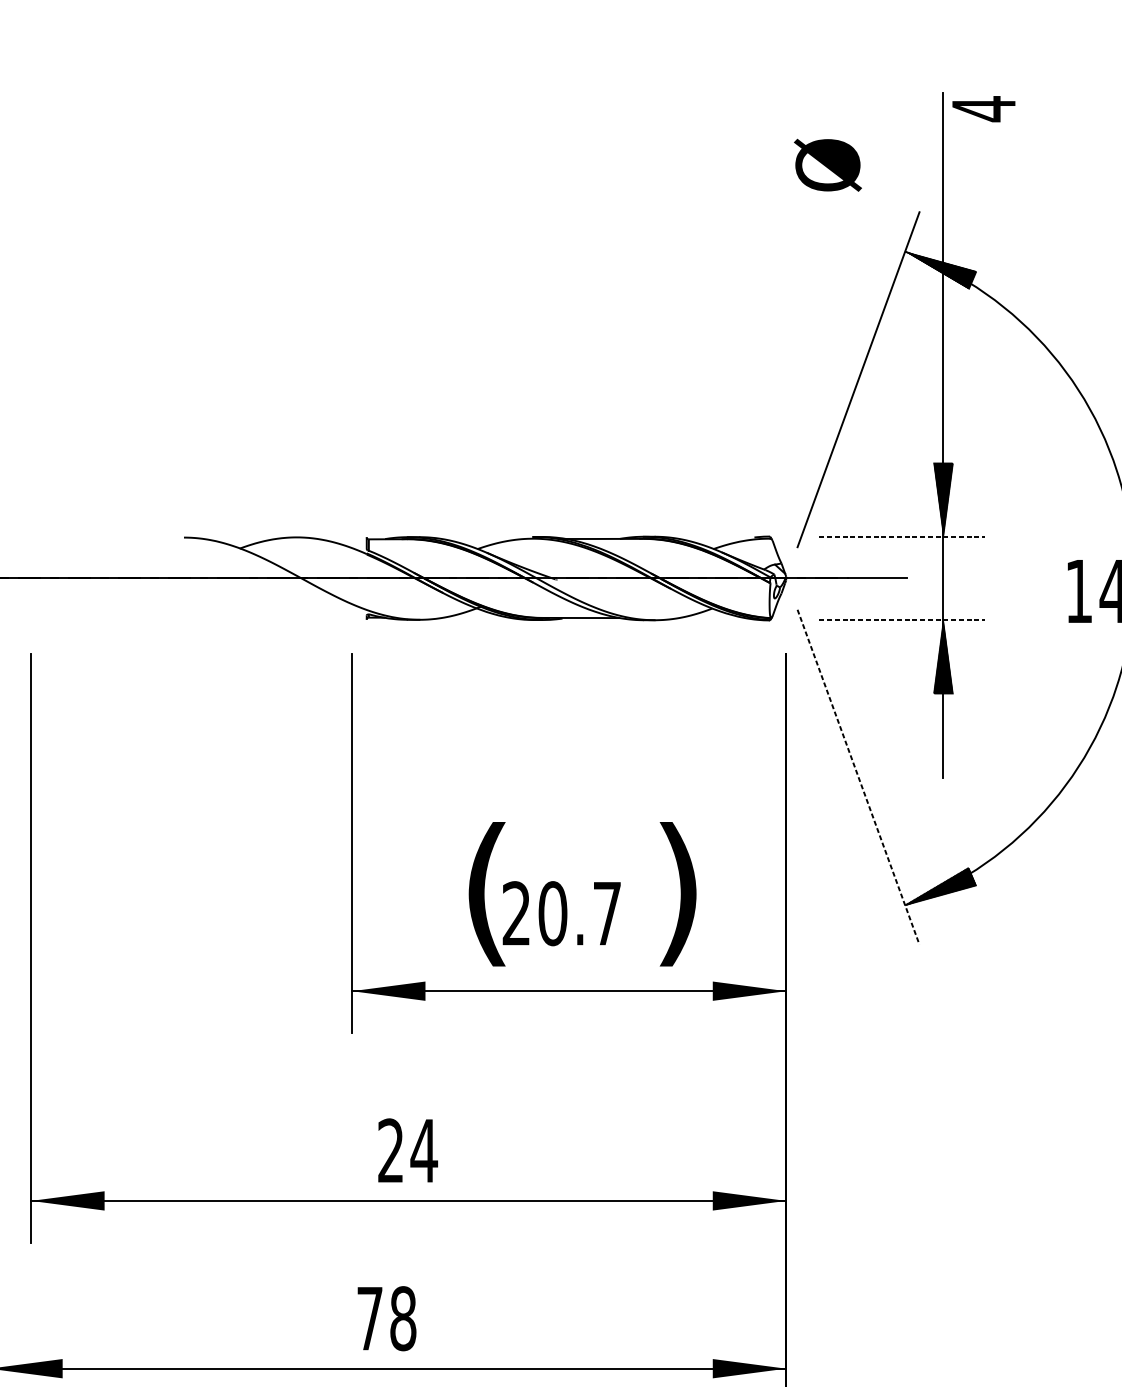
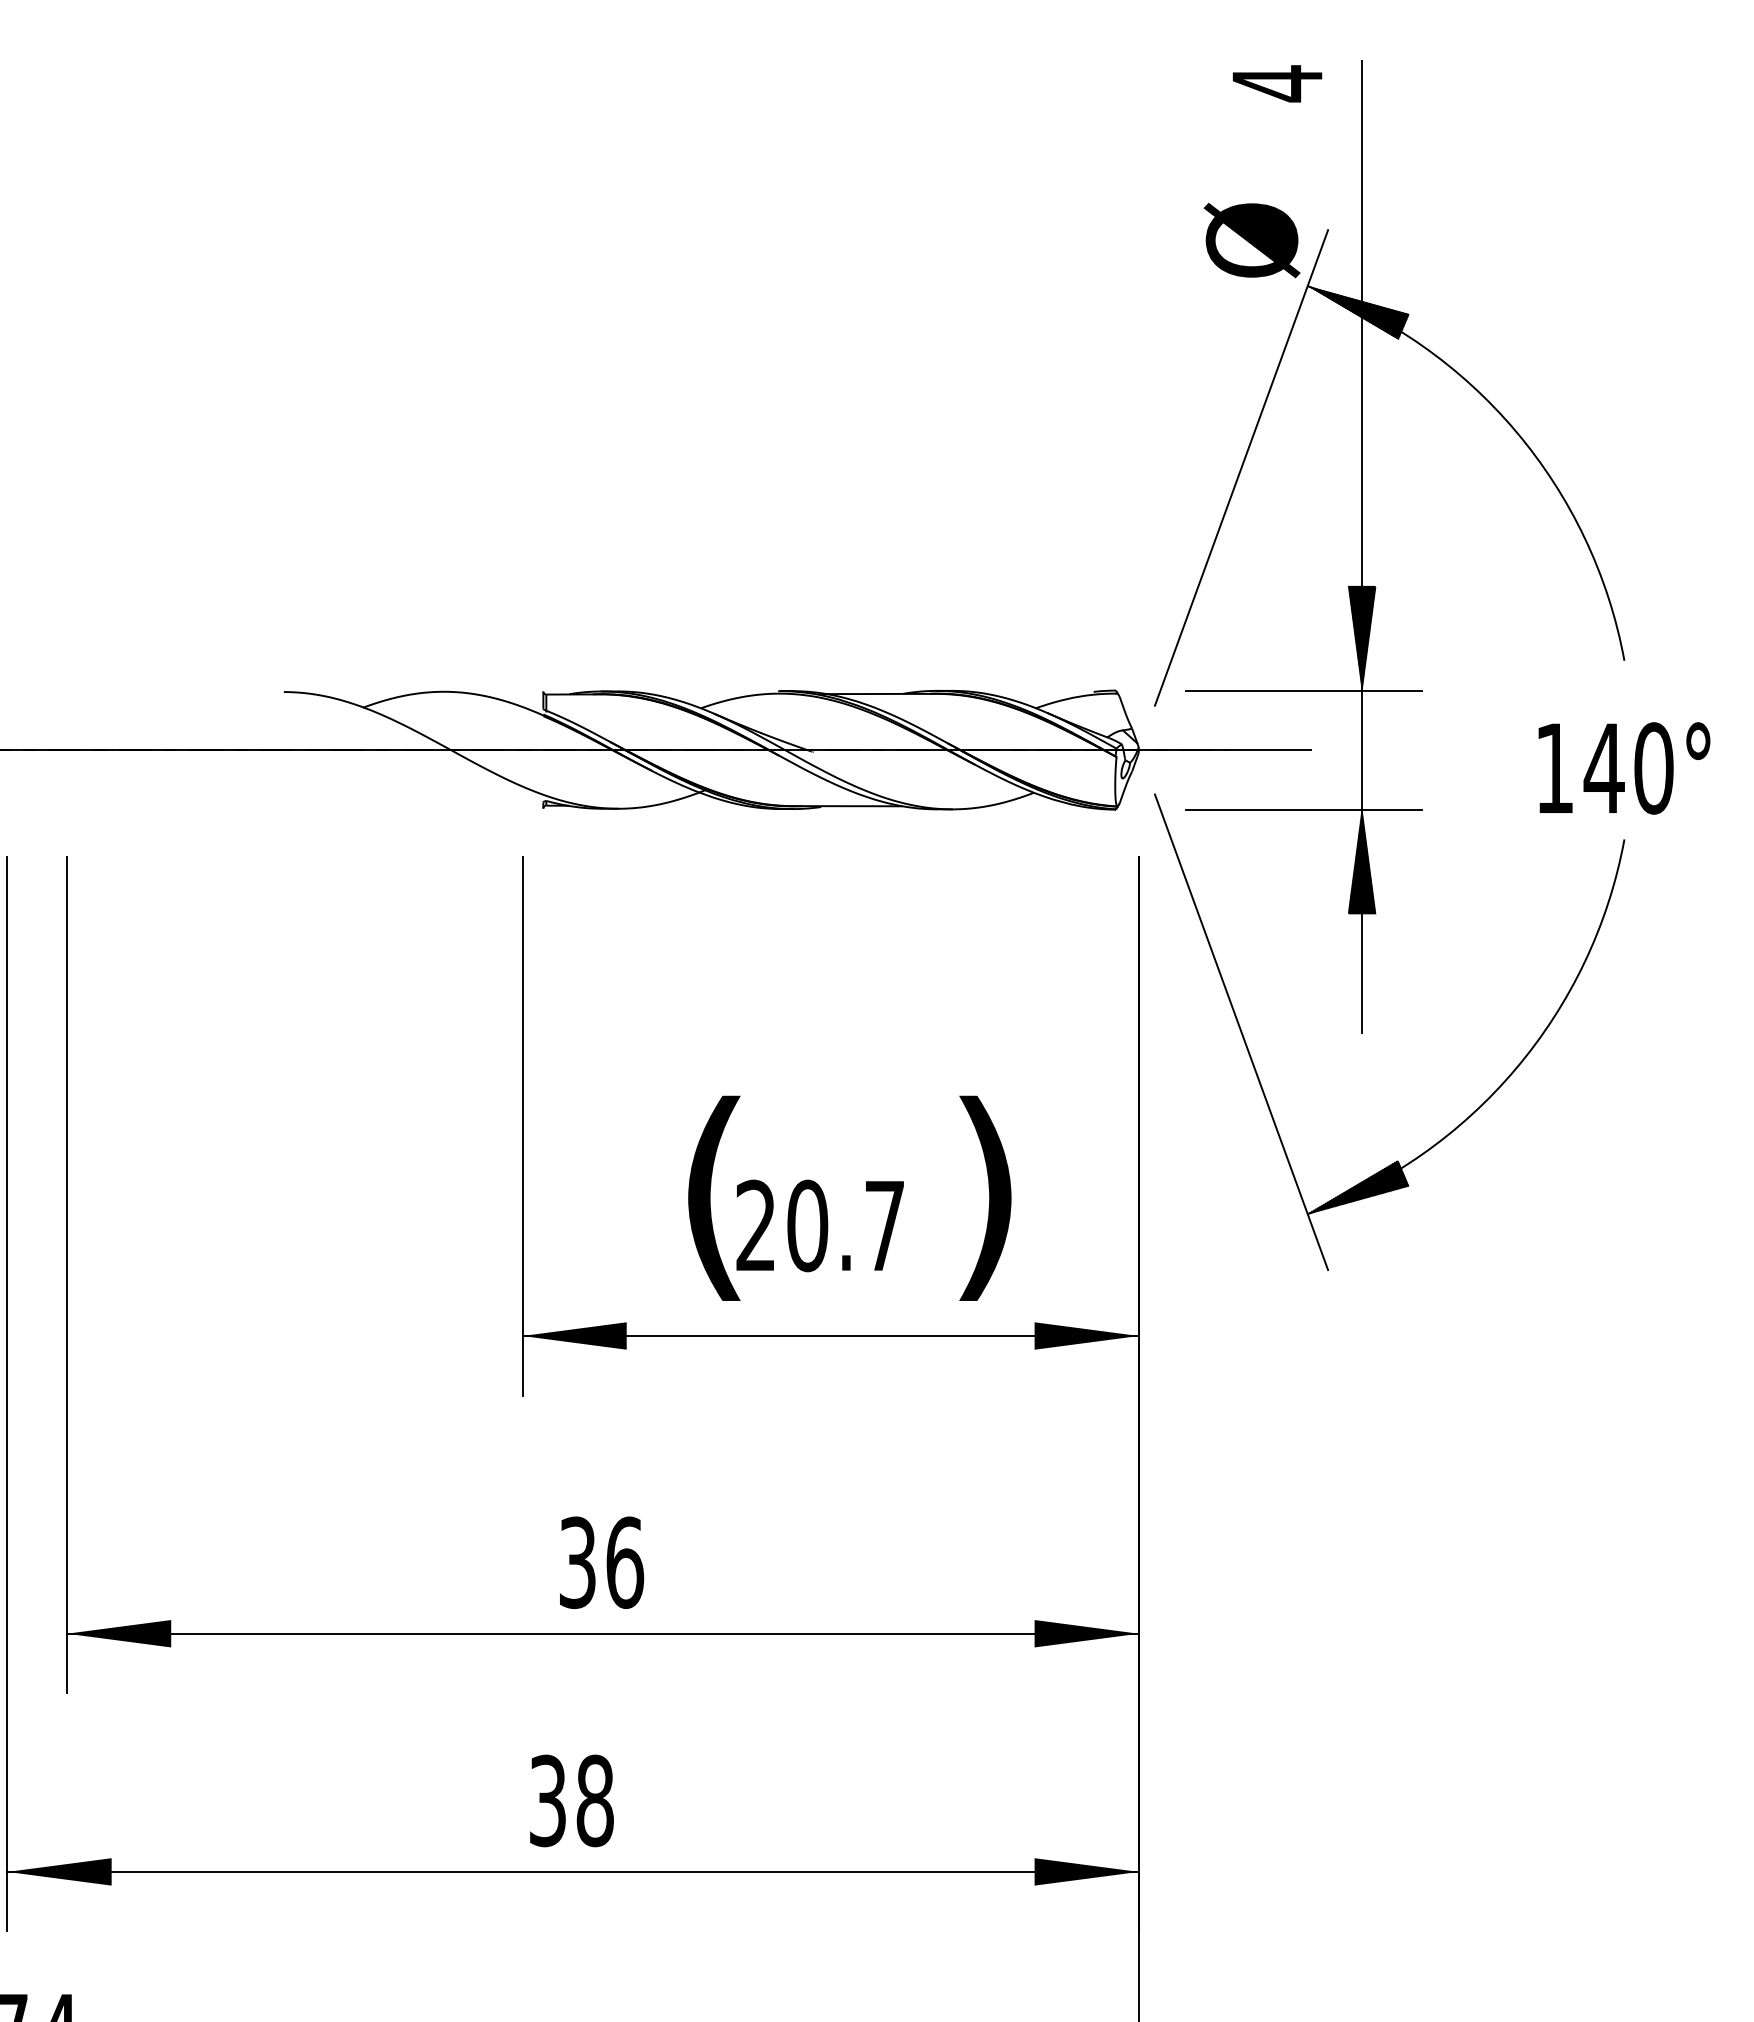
text: (983, 108) -> (1277, 83), moved
text: (827, 165) -> (1251, 240), moved
line: (902, 536) -> (1303, 690), dashed -> solid
line: (902, 620) -> (1303, 809), dashed -> solid
line: (858, 777) -> (1241, 1032), dashed -> solid
text: (407, 1150) -> (601, 1562), 24 -> 36
text: (369, 1318) -> (547, 1800), 78 -> 38

